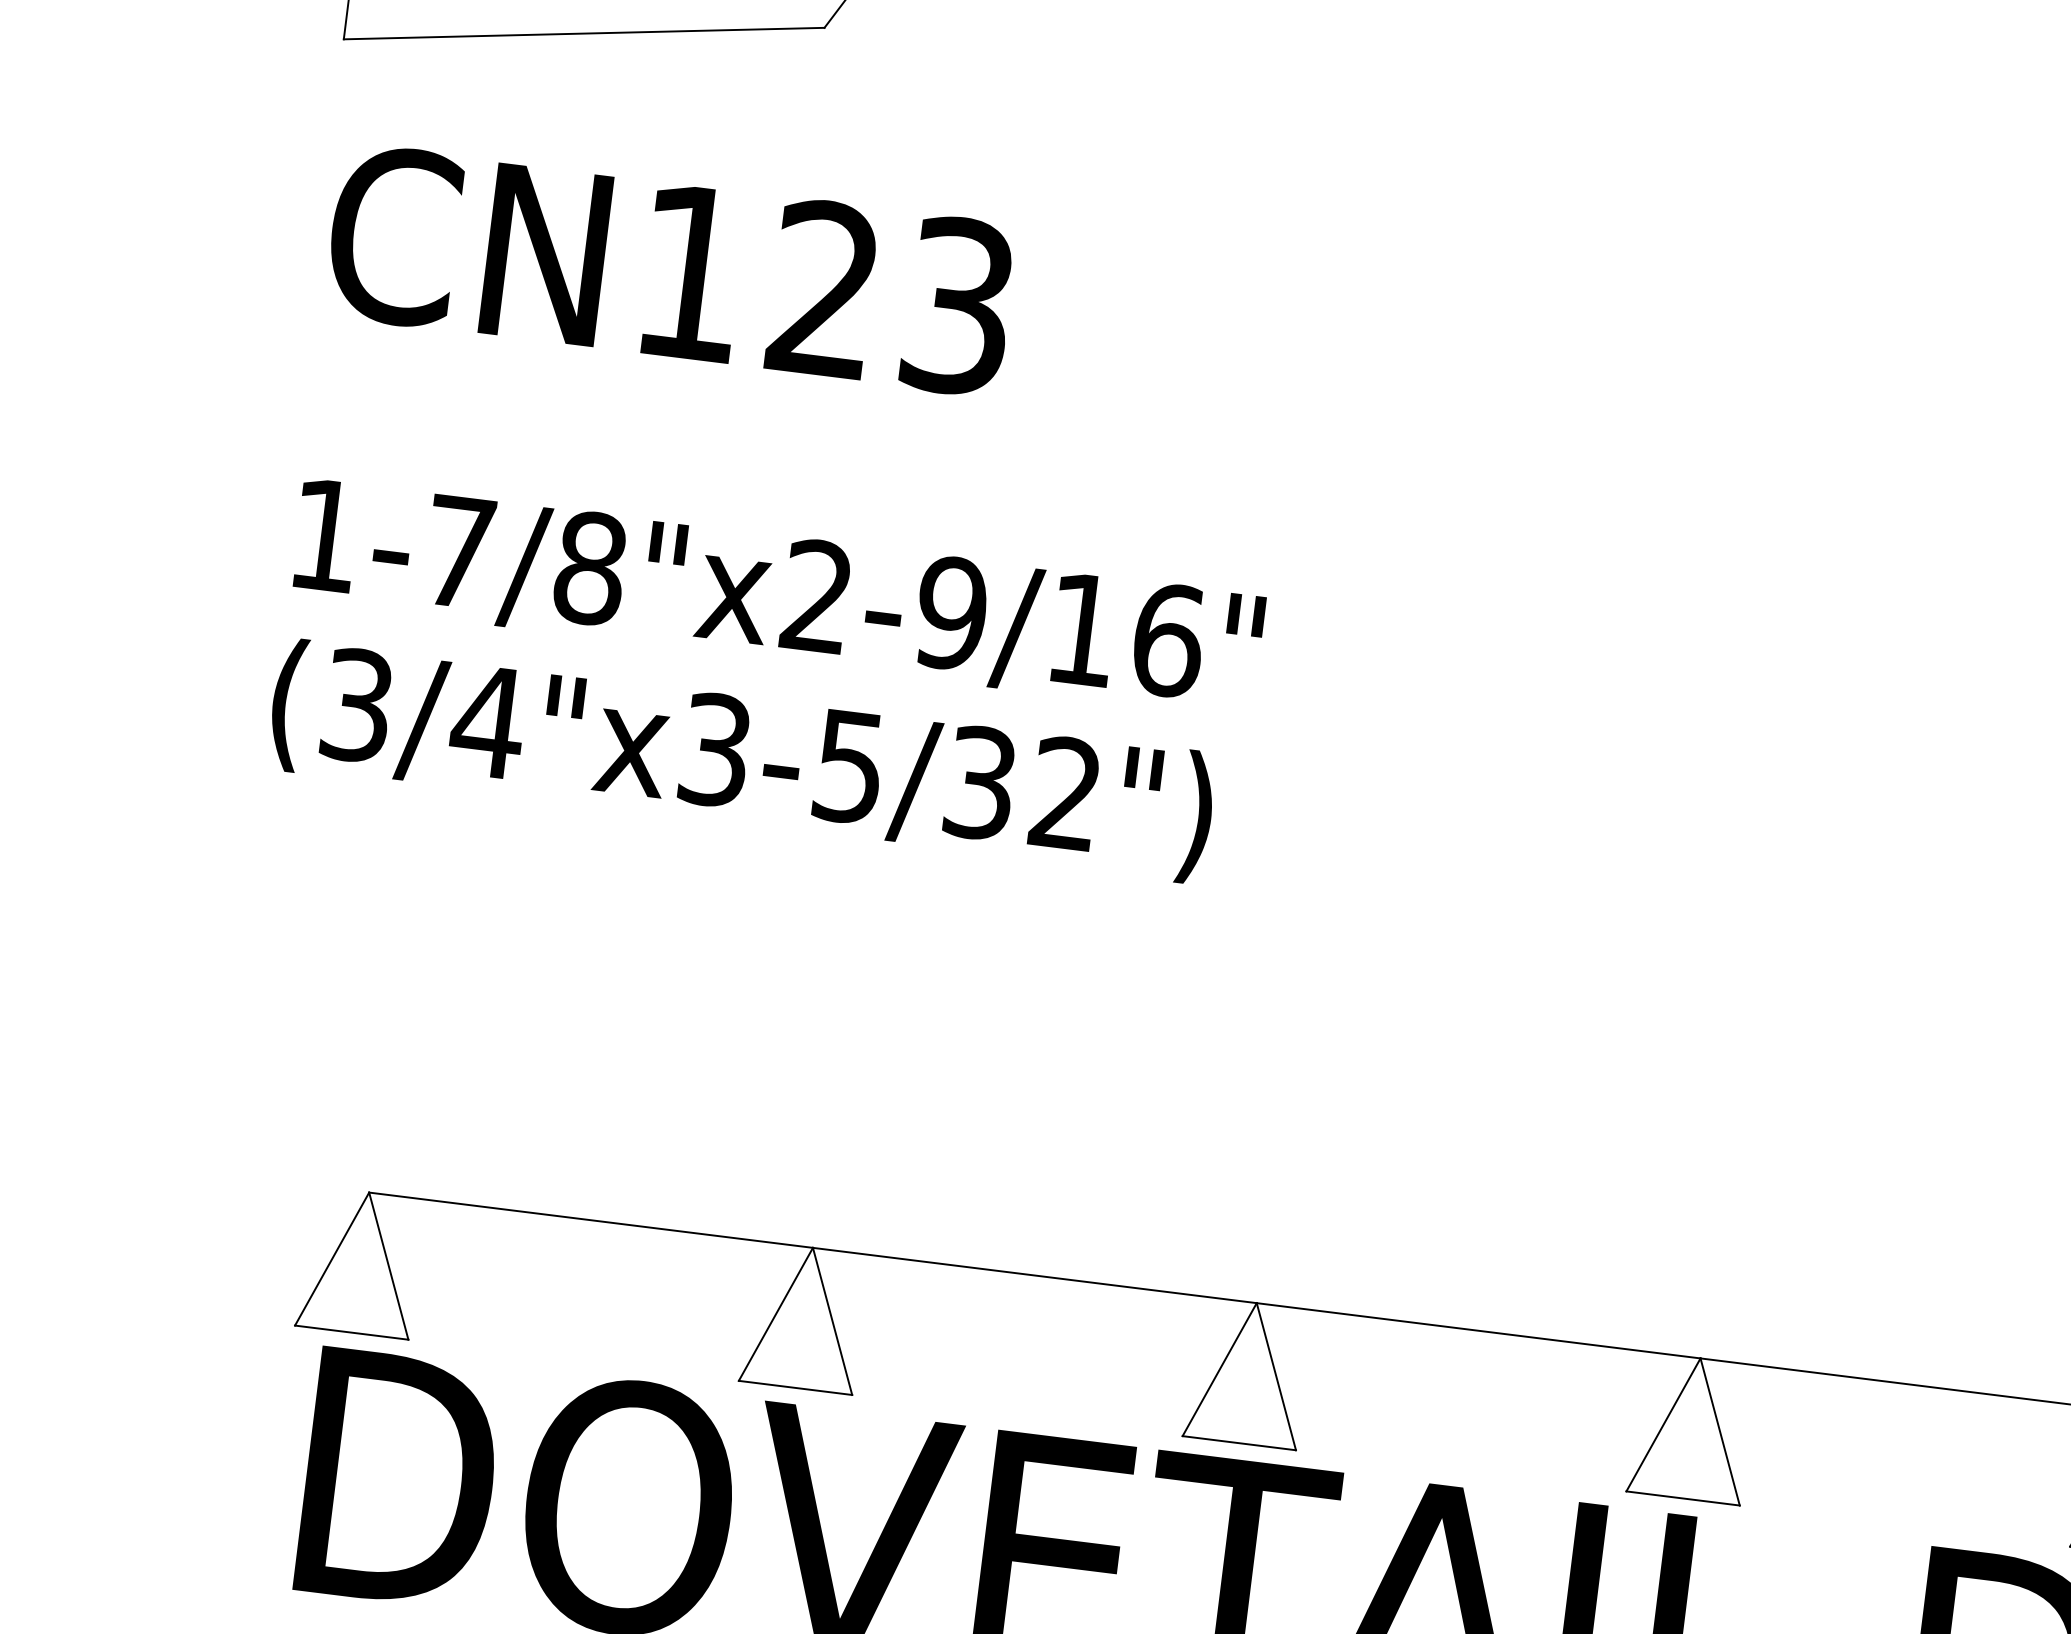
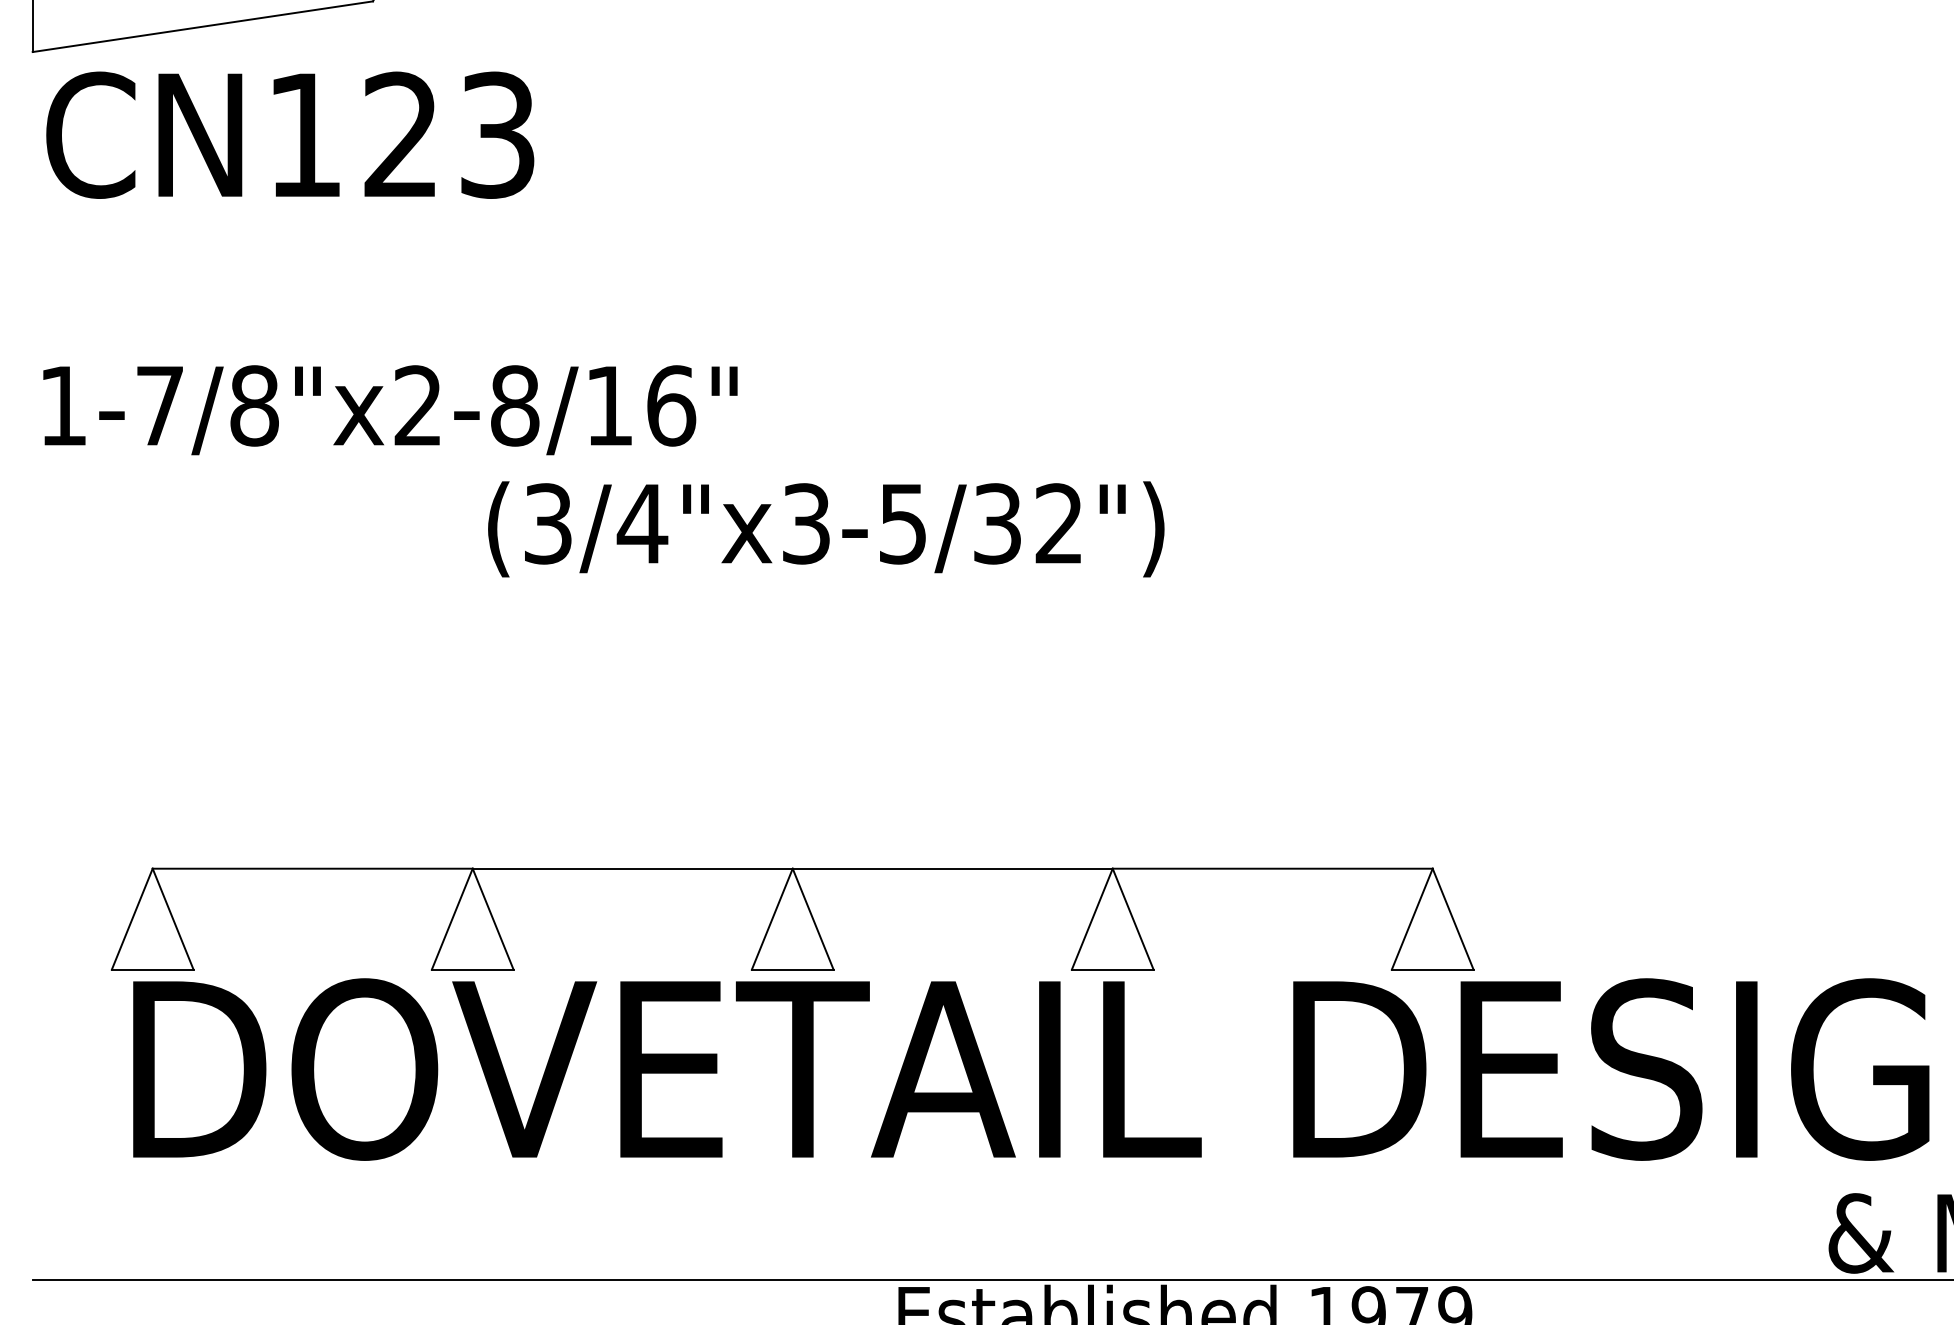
text: (671, 269) -> (290, 134), moved
text: (950, 612) -> (514, 405), 1-7/8"x2-9/16" -> 1-7/8"x2-8/16"
text: (742, 761) -> (826, 529), moved

